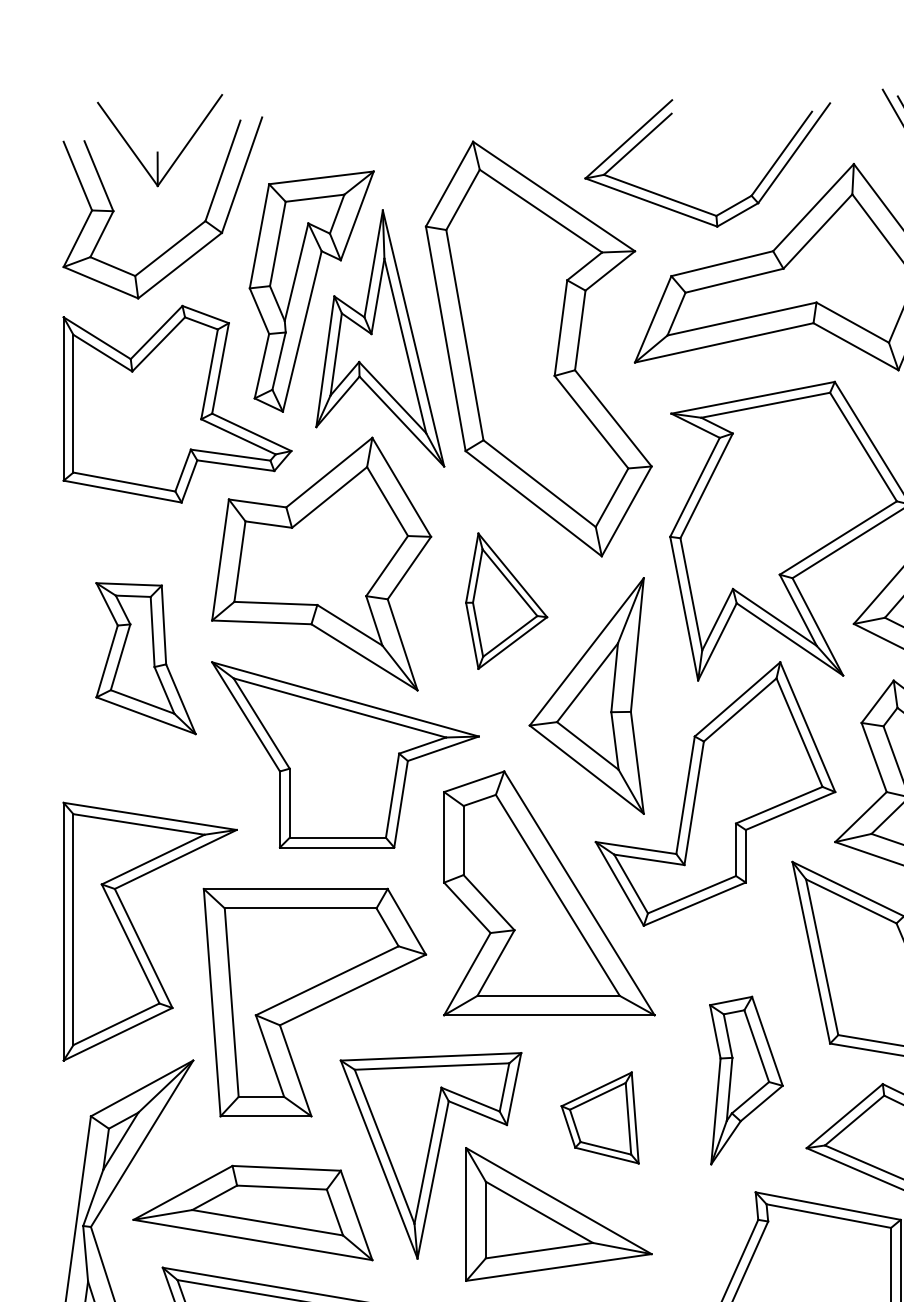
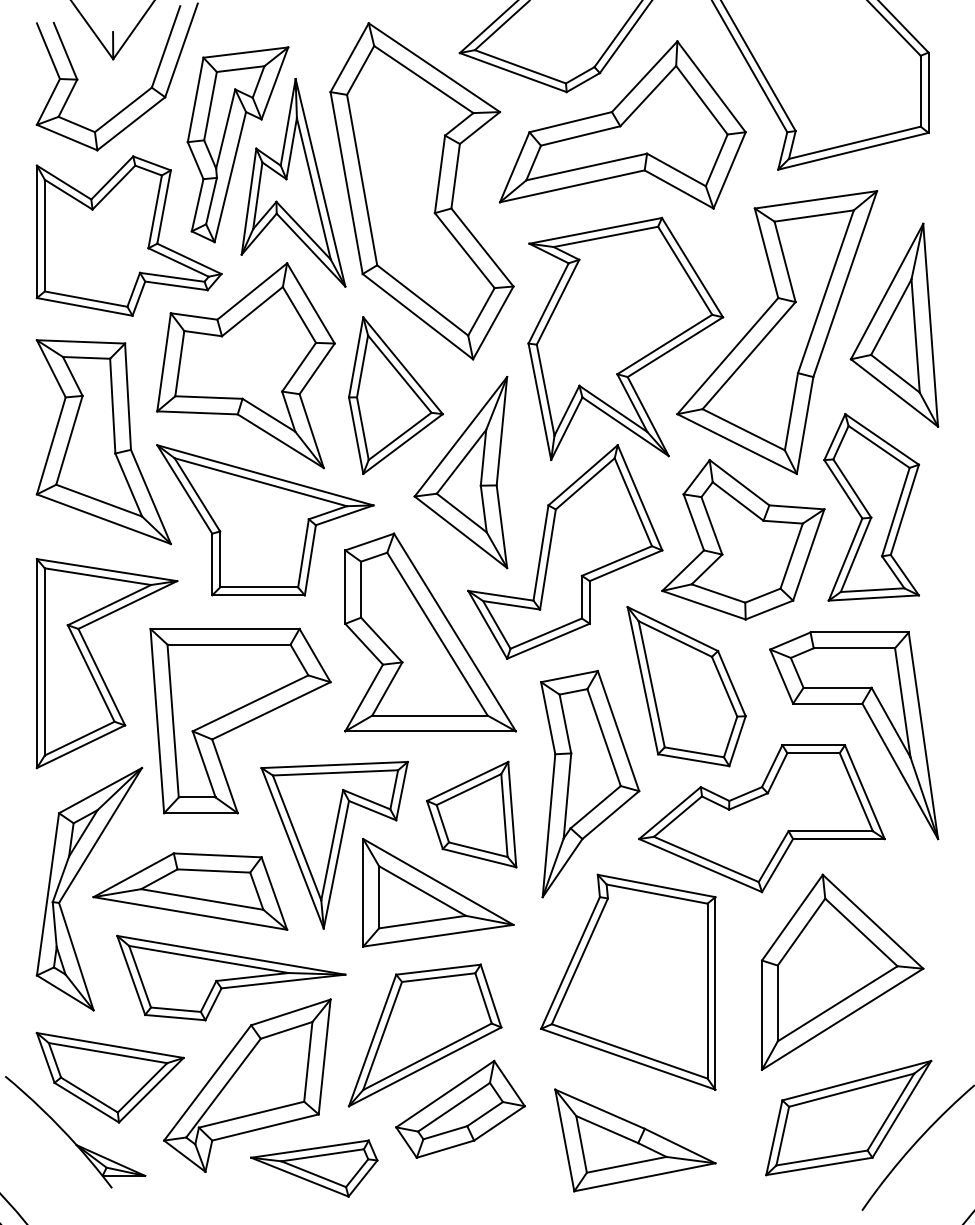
part: (506, 600) -> (395, 395), size x1.43
part: (145, 658) -> (103, 442), size x1.67
part: (746, 1080) -> (590, 784), size x1.67
part: (599, 1117) -> (471, 814), size x1.43

